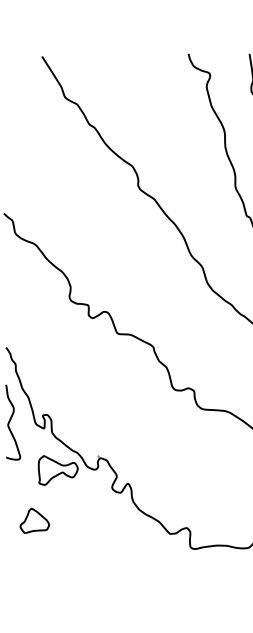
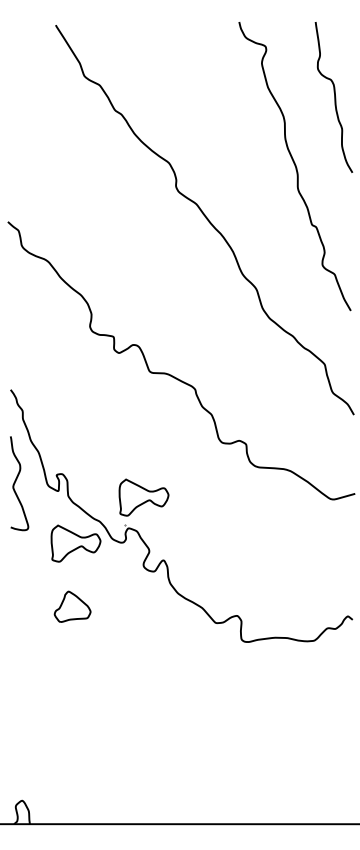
part: (112, 433) -> (143, 497), added
part: (34, 520) -> (72, 606), moved

